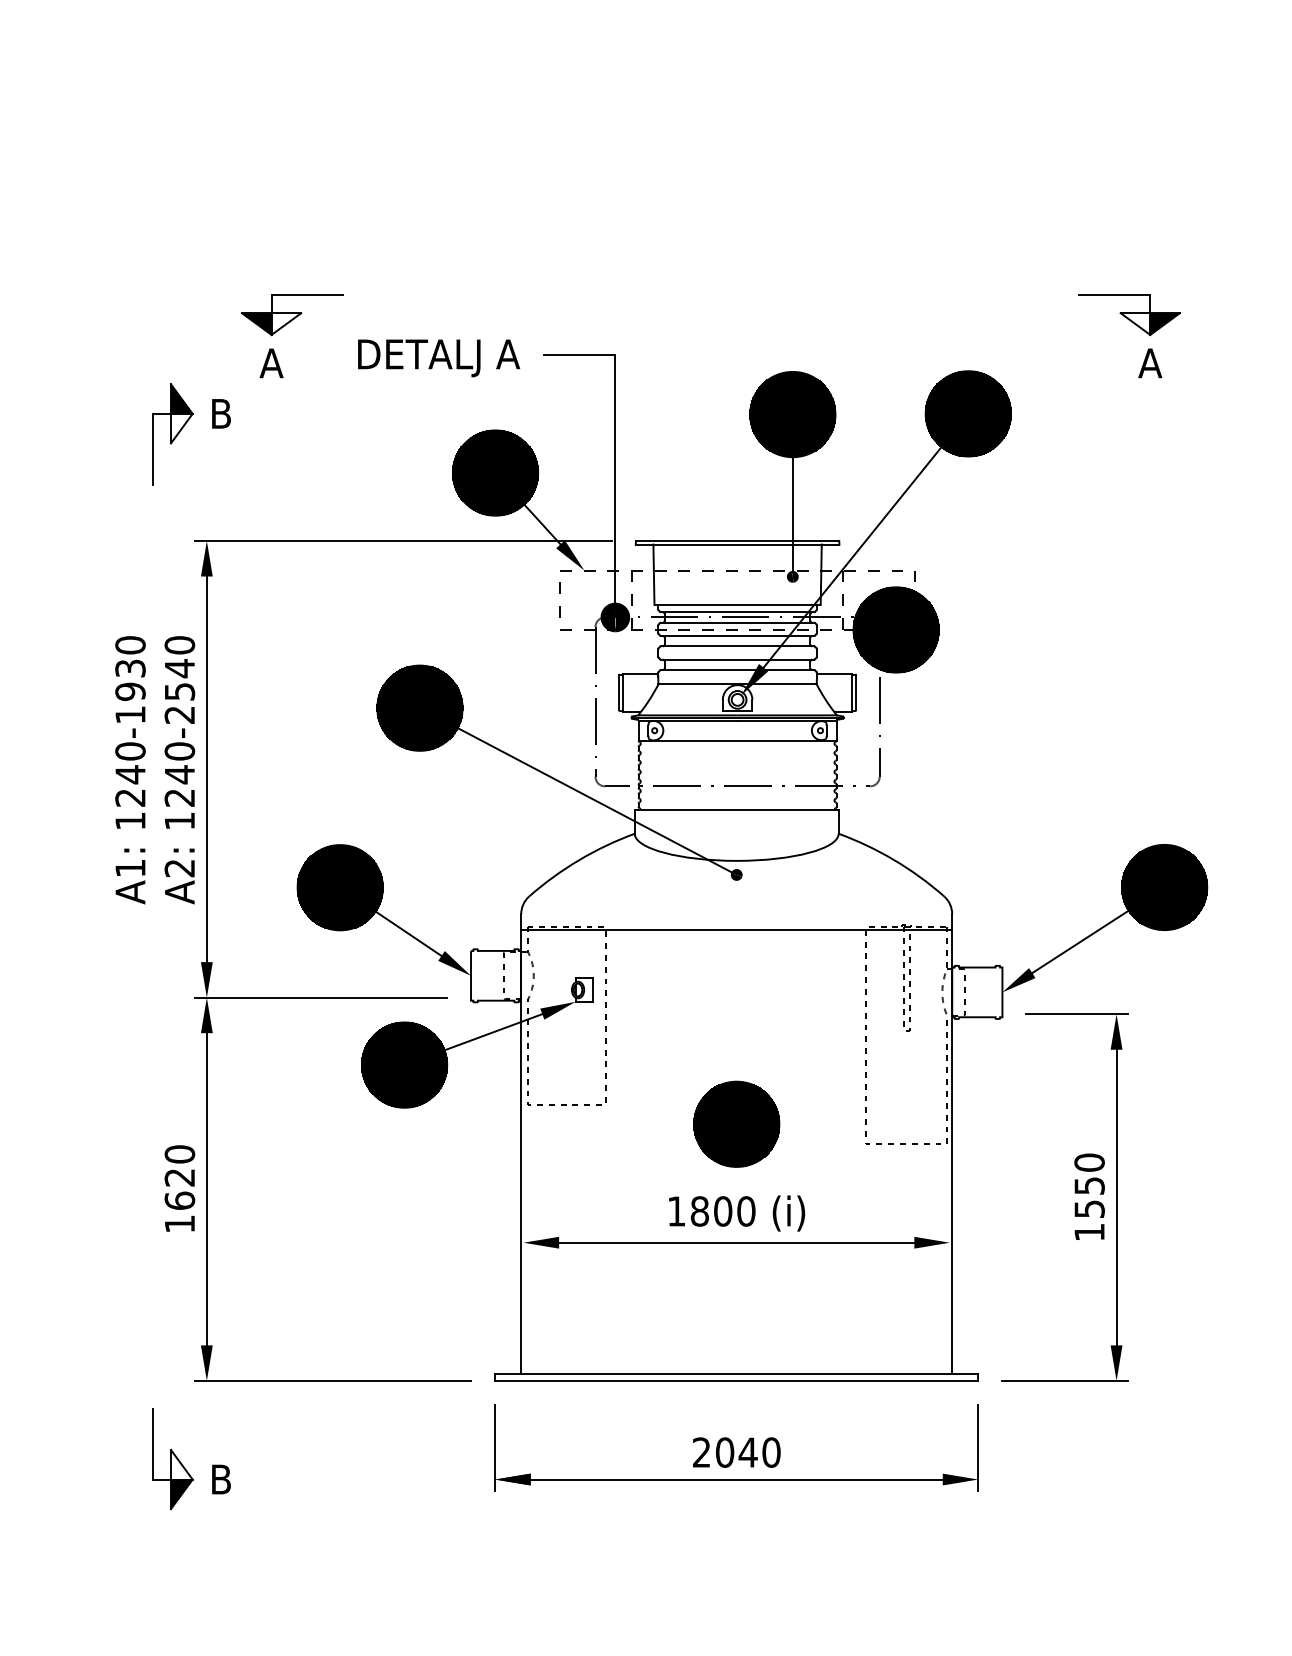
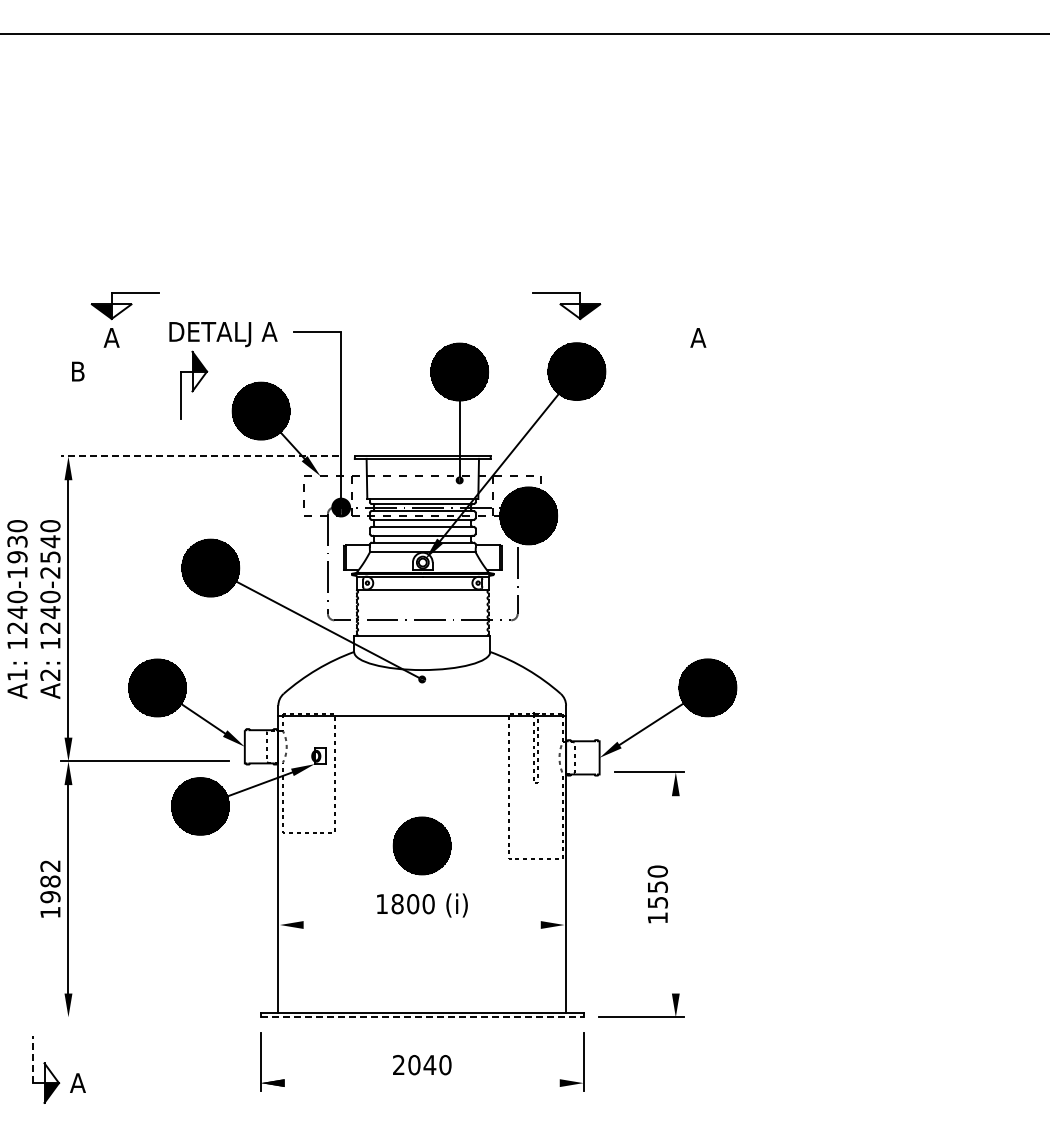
part: (1129, 316) -> (566, 306), moved
part: (173, 433) -> (194, 384), moved
line: (403, 540) -> (199, 456), solid -> dashed
text: (179, 1177) -> (50, 881), 1620 -> 1982
line: (1116, 1197) -> (675, 894), removed
line: (735, 1243) -> (421, 925), removed
line: (332, 1381) -> (152, 1017), removed
line: (737, 1381) -> (422, 1017), solid -> dashed
line: (152, 1444) -> (32, 1059), solid -> dashed
text: (220, 1478) -> (77, 1082), B -> A
line: (735, 1480) -> (421, 1083), removed

